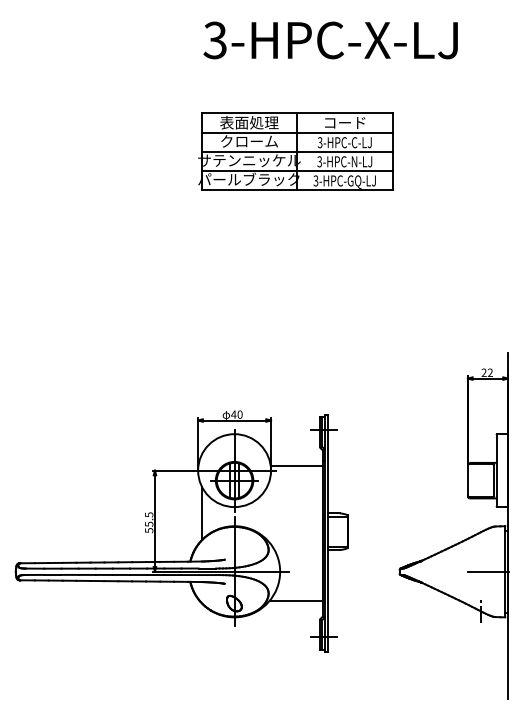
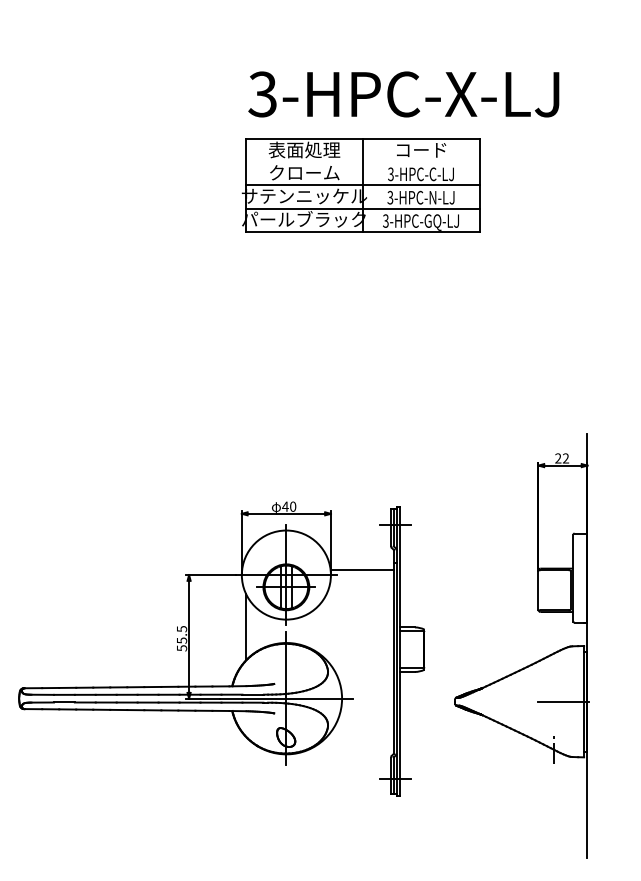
text: (330, 40) -> (403, 94), moved
line: (297, 132) -> (363, 161), removed
part: (462, 540) -> (531, 663), moved
line: (296, 601) -> (361, 734), removed

